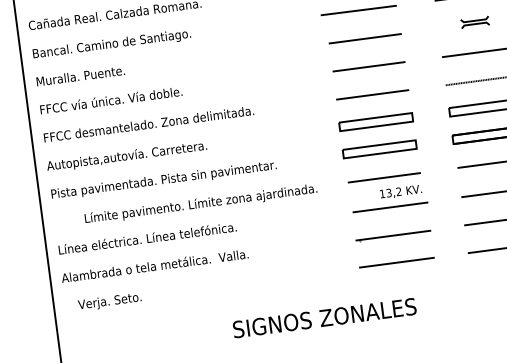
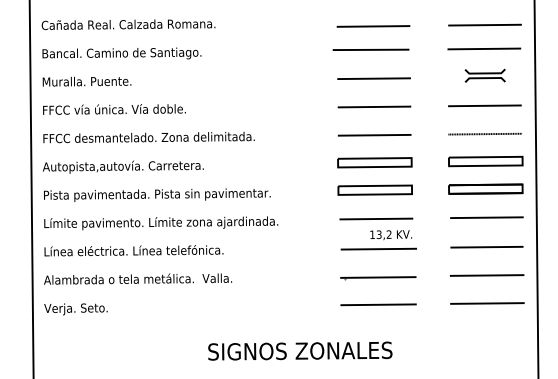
part: (474, 22) -> (484, 75), size x1.43
text: (201, 204) -> (161, 223), moved
text: (109, 302) -> (75, 309), moved

